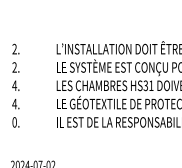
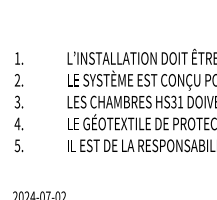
text: (14, 49) -> (17, 58), 2. -> 1.
text: (14, 85) -> (17, 101), 4. -> 3.
text: (14, 122) -> (17, 145), 0. -> 5.

